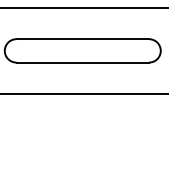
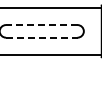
line: (82, 39) -> (41, 25), solid -> dashed
line: (82, 62) -> (41, 37), solid -> dashed

